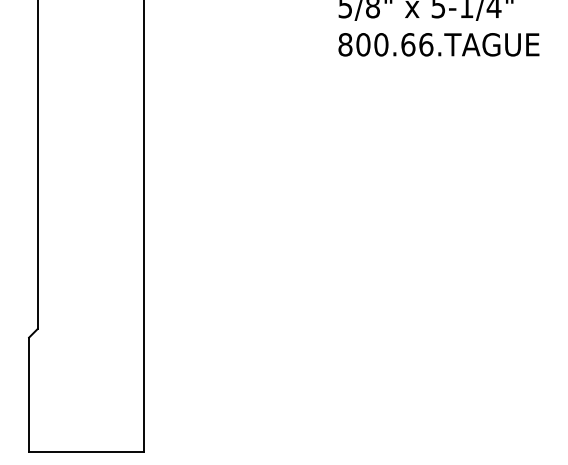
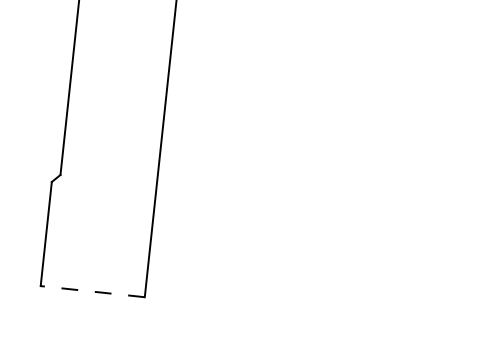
line: (85, 452) -> (91, 292), solid -> dashed

